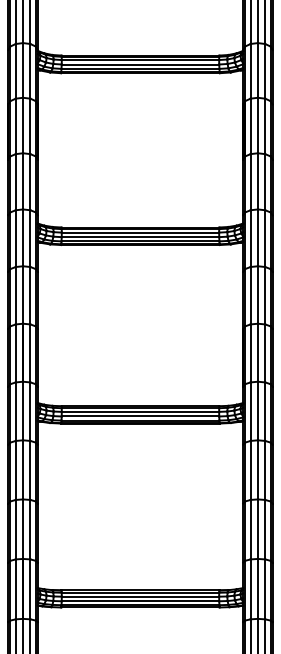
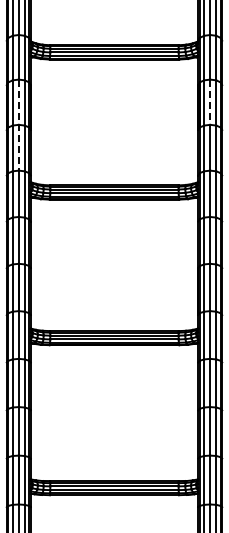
line: (258, 125) -> (210, 102), solid -> dashed
line: (22, 154) -> (18, 125), solid -> dashed

